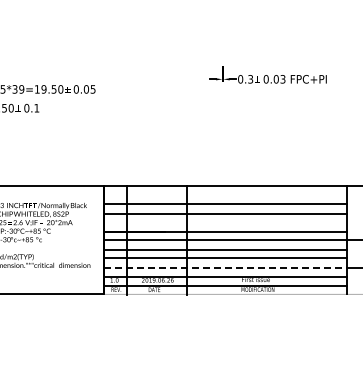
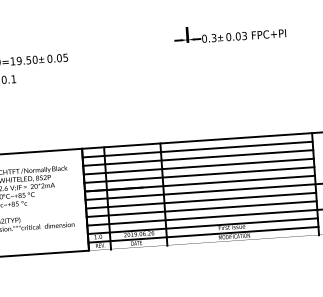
line: (225, 195) -> (197, 149), added
line: (225, 222) -> (199, 175), added
line: (225, 267) -> (202, 217), dashed -> solid

